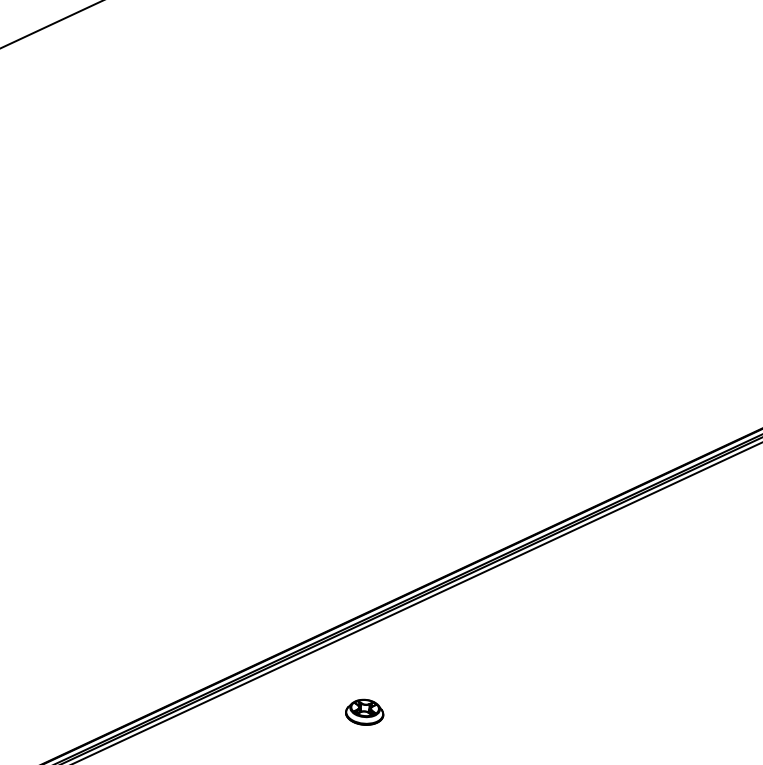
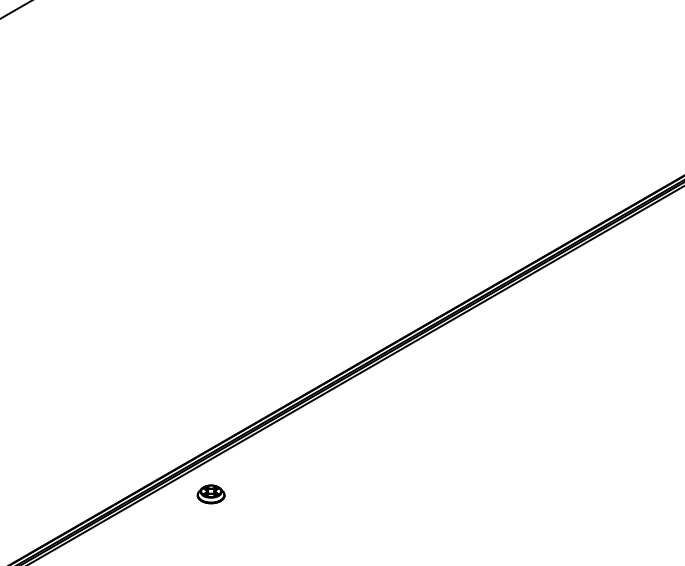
part: (363, 712) -> (210, 494), moved

